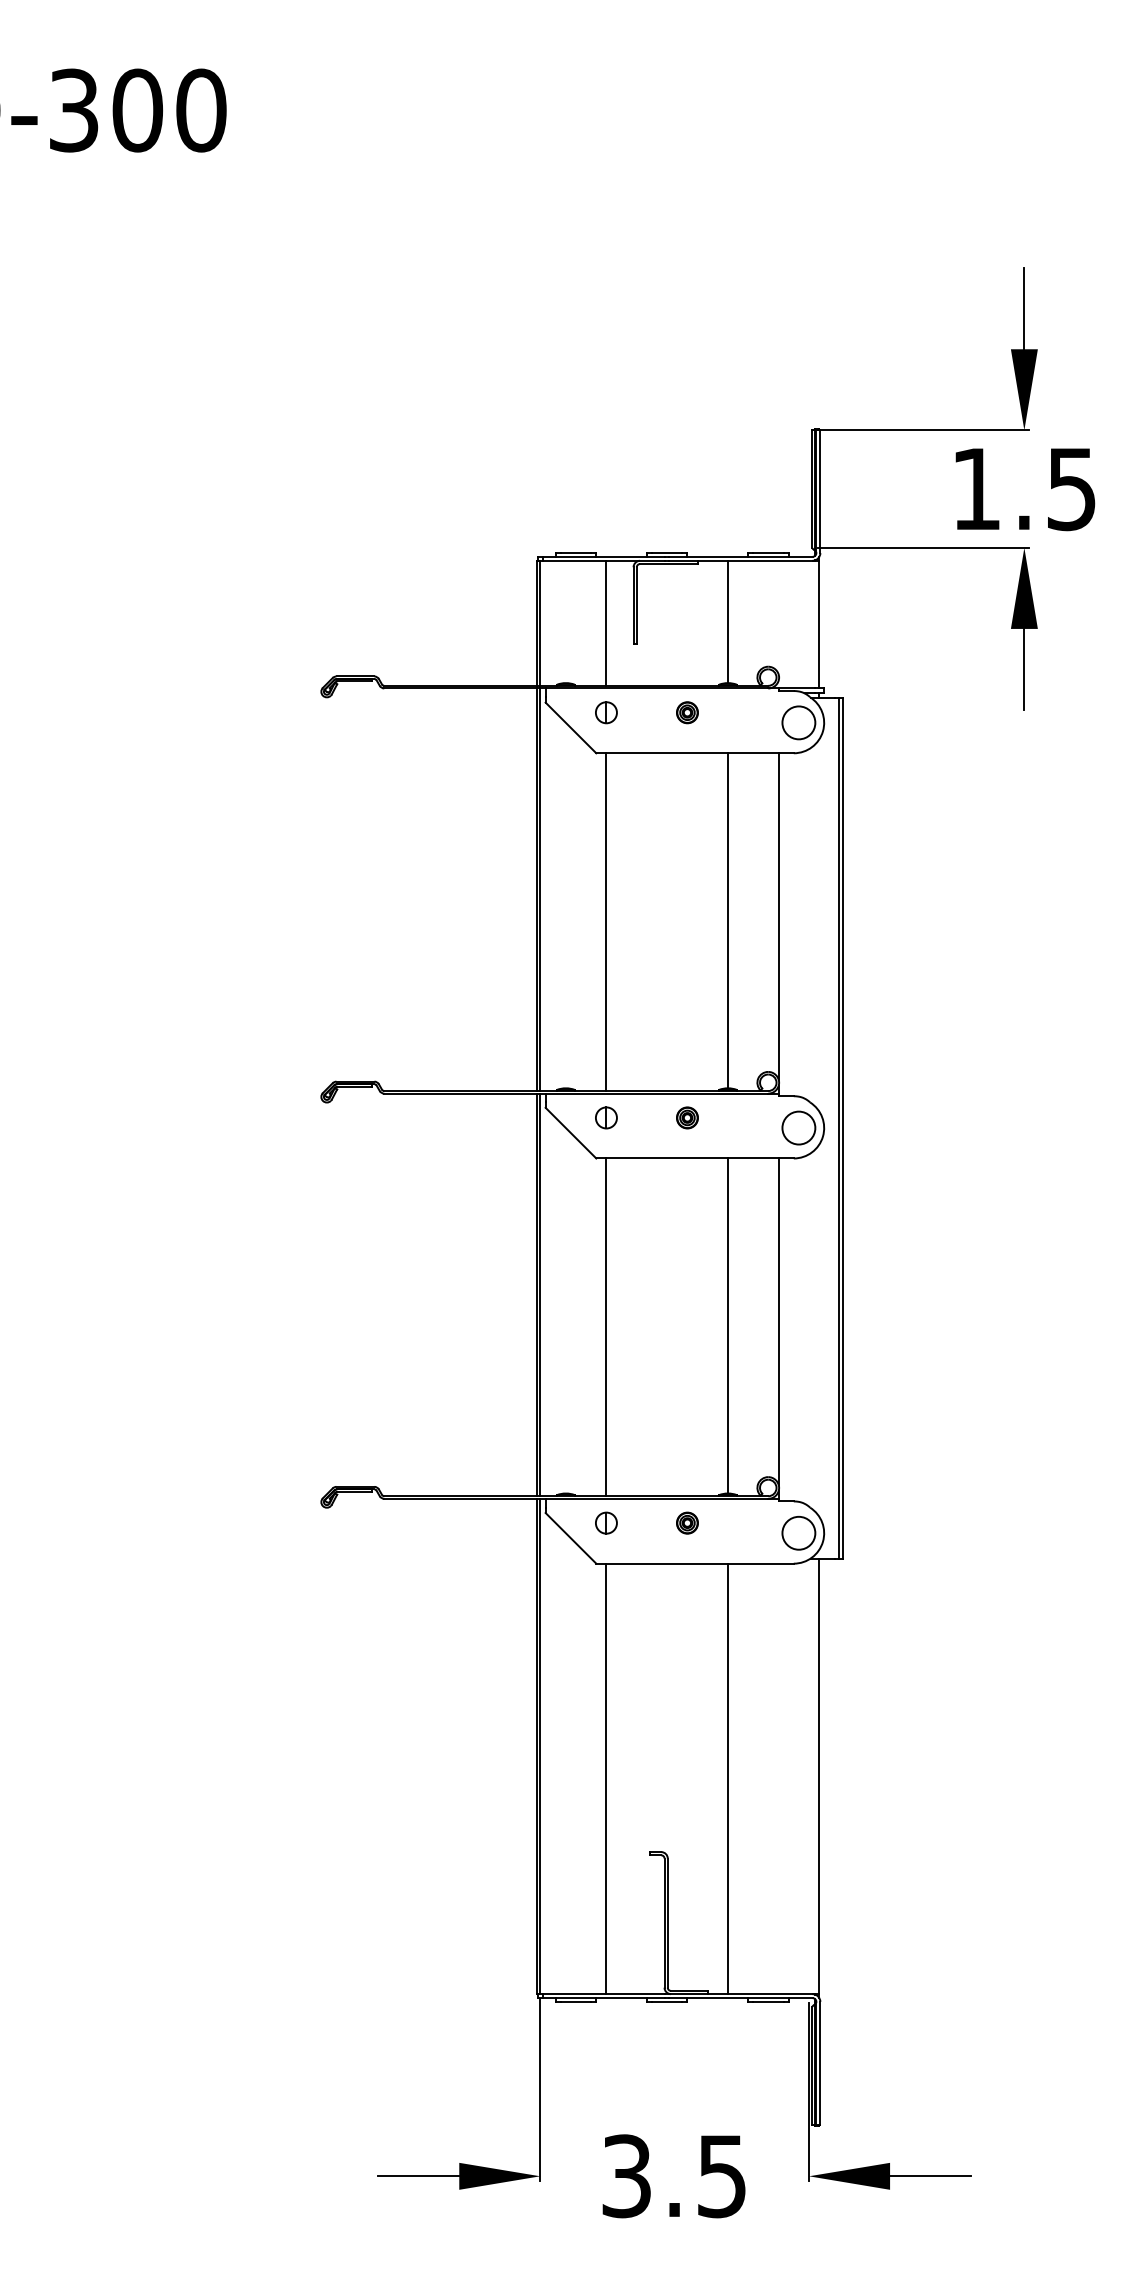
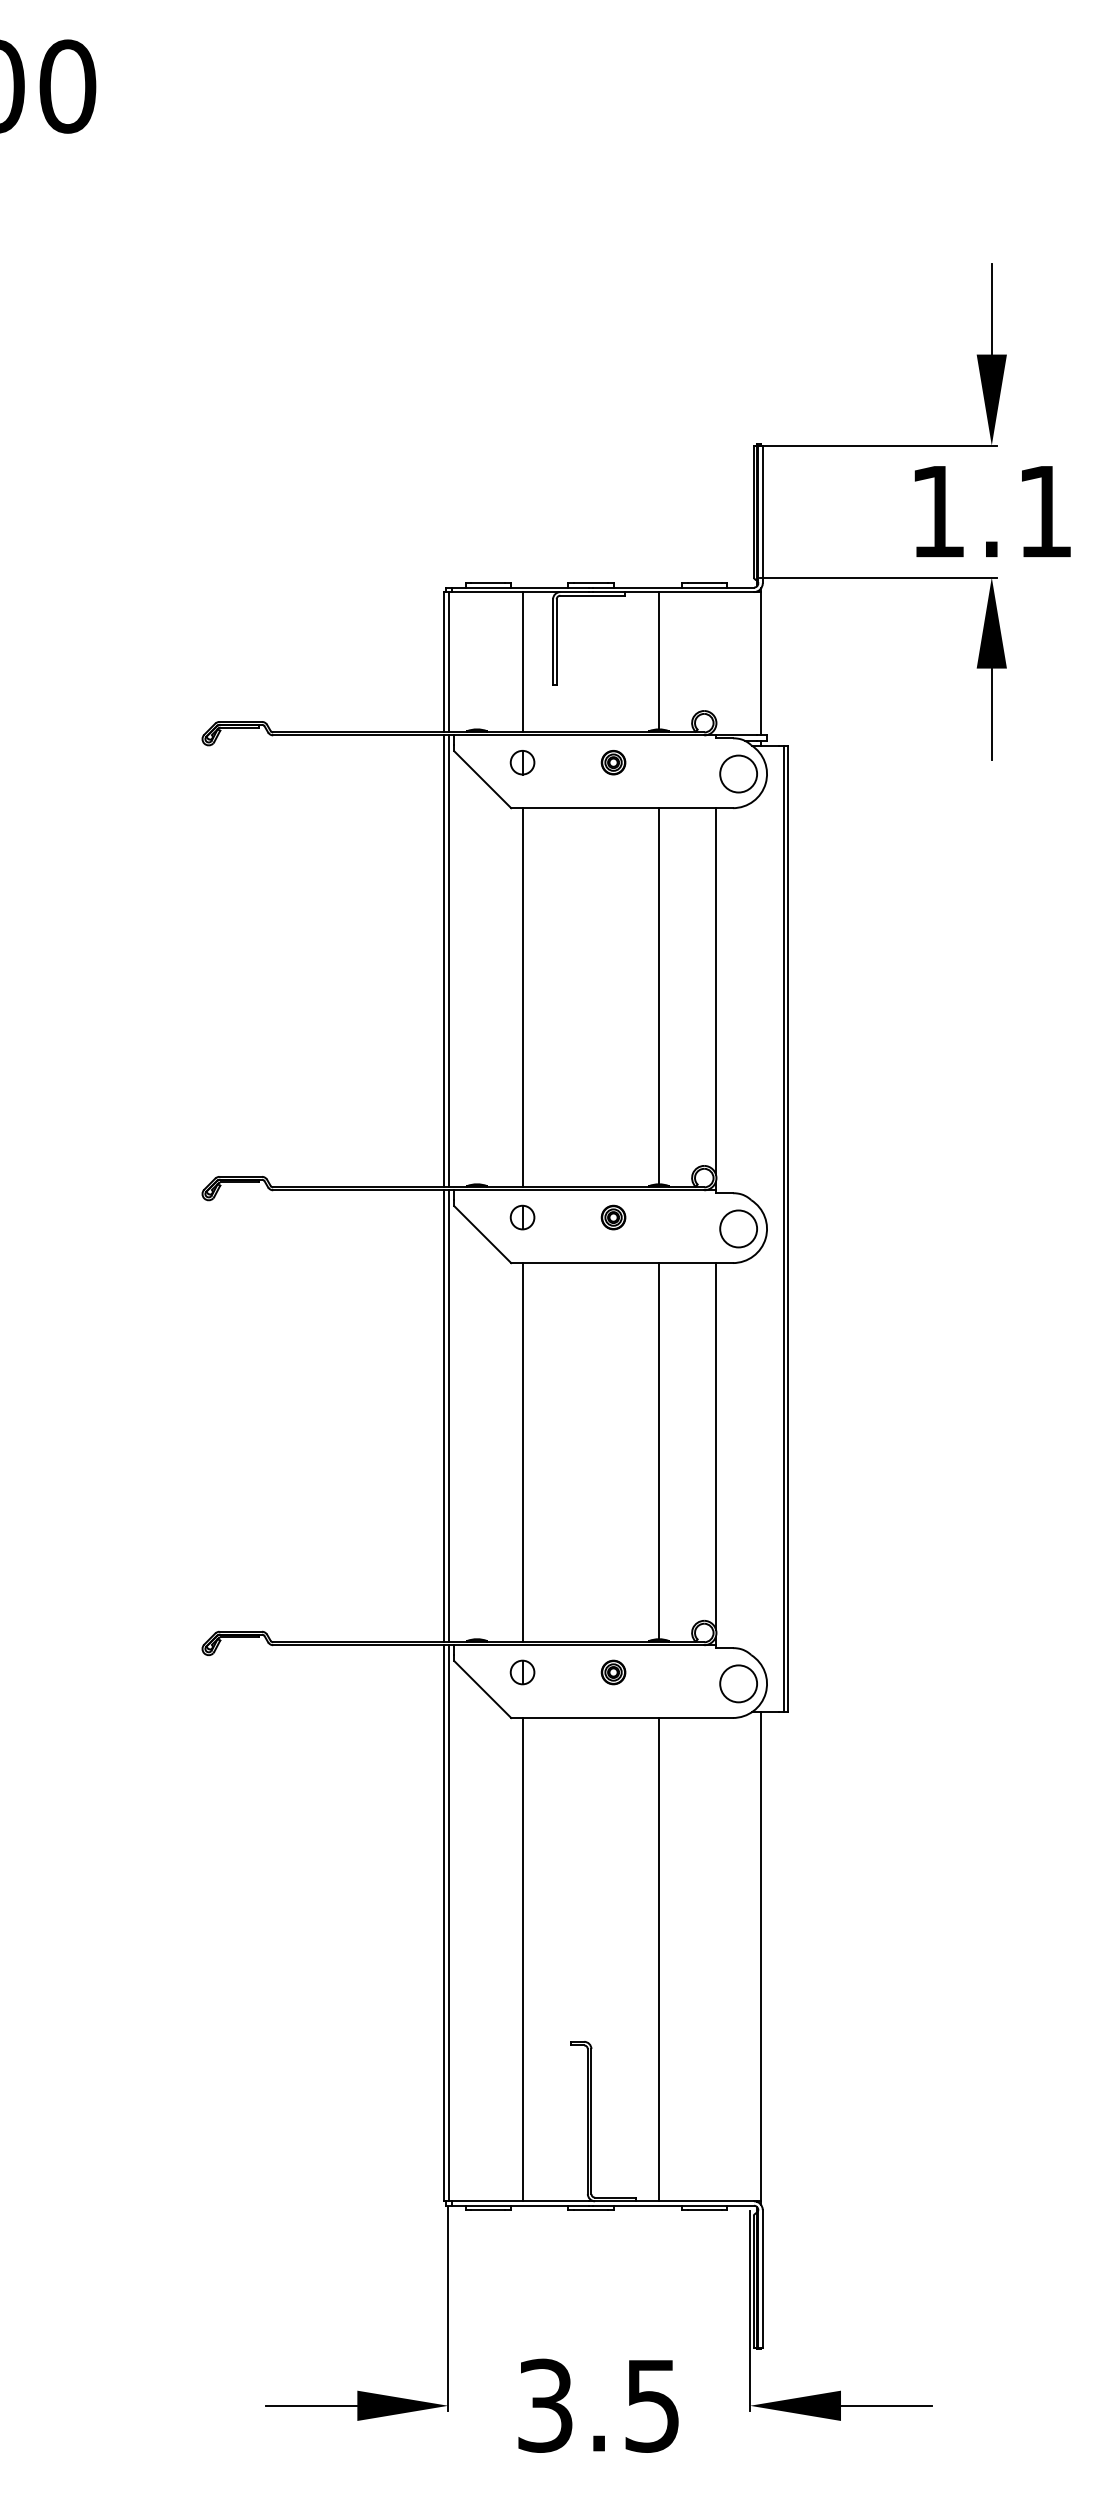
text: (1071, 489) -> (1044, 512), 1.5 -> 1.1

